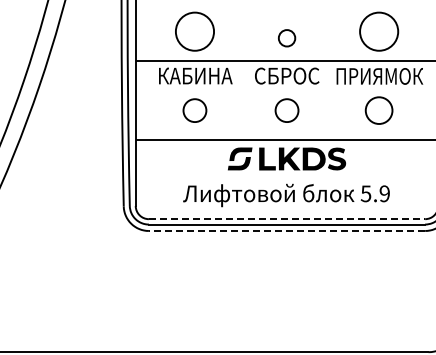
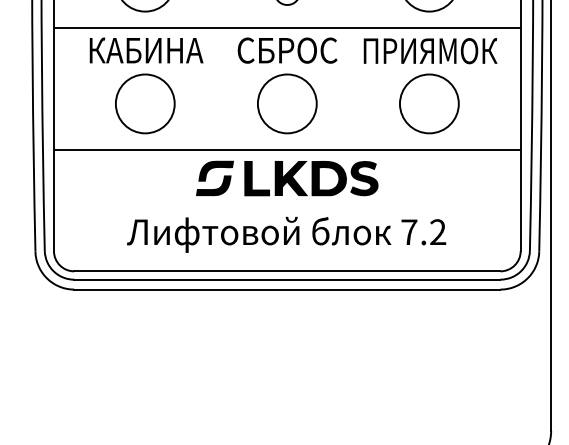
circle: (194, 110) -> (144, 103), size x1.67
circle: (286, 110) -> (286, 103), size x1.67
circle: (379, 110) -> (429, 103), size x1.43
text: (374, 193) -> (422, 231), 5.9 -> 7.2
line: (287, 219) -> (288, 271), dashed -> solid
line: (286, 230) -> (286, 288), dashed -> solid

